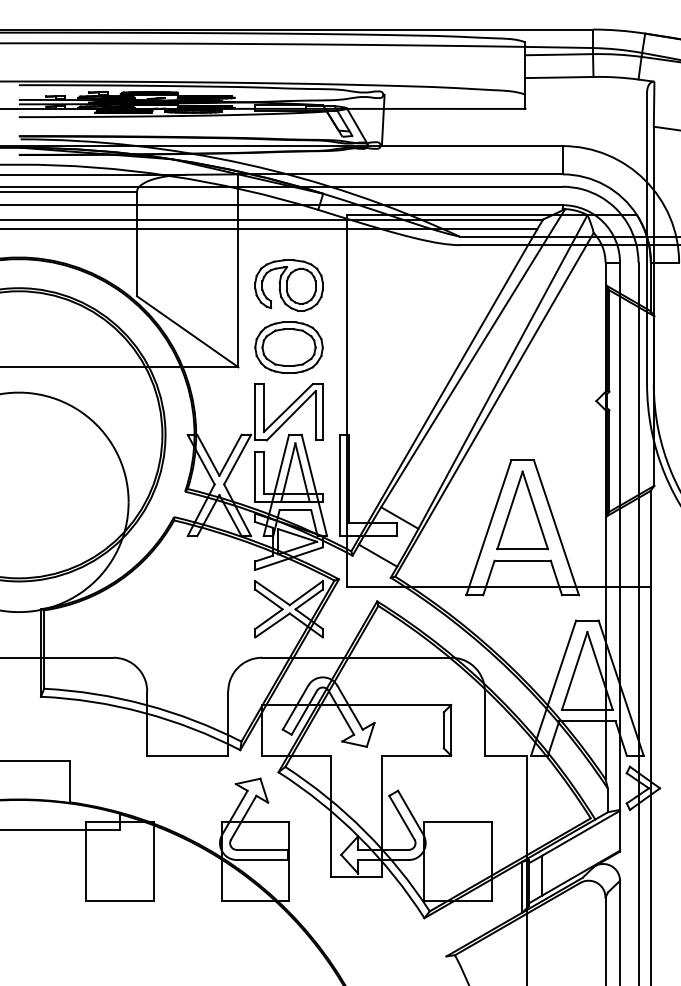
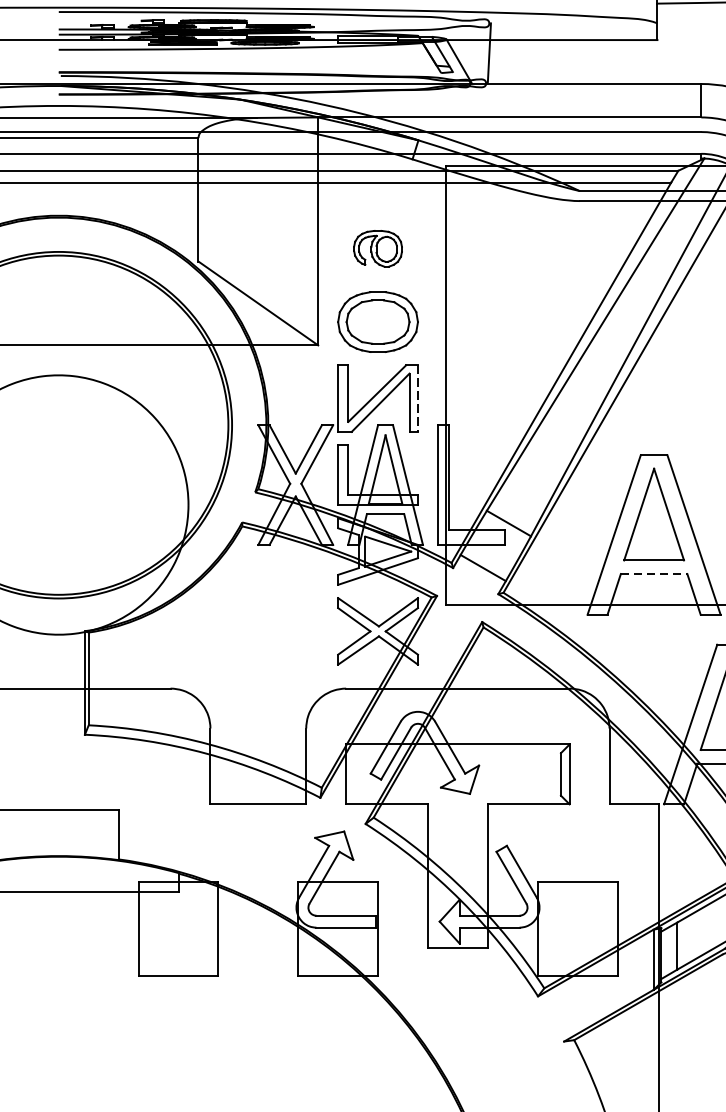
part: (288, 285) -> (377, 248), size x0.6
line: (322, 412) -> (417, 398), solid -> dashed
line: (523, 560) -> (655, 573), solid -> dashed

